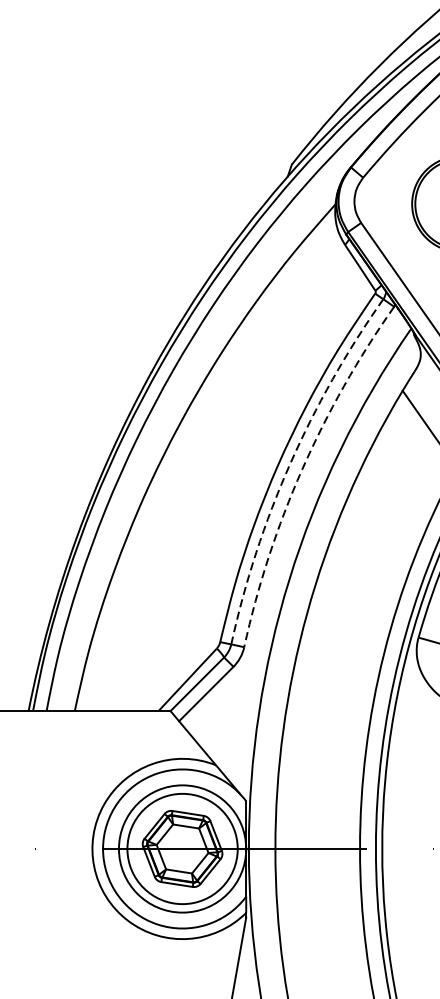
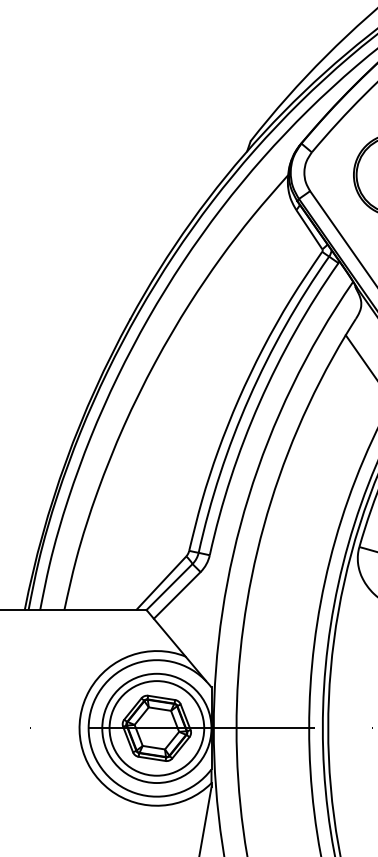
arc: (290, 464) -> (249, 398), dashed -> solid
arc: (302, 469) -> (259, 402), dashed -> solid

